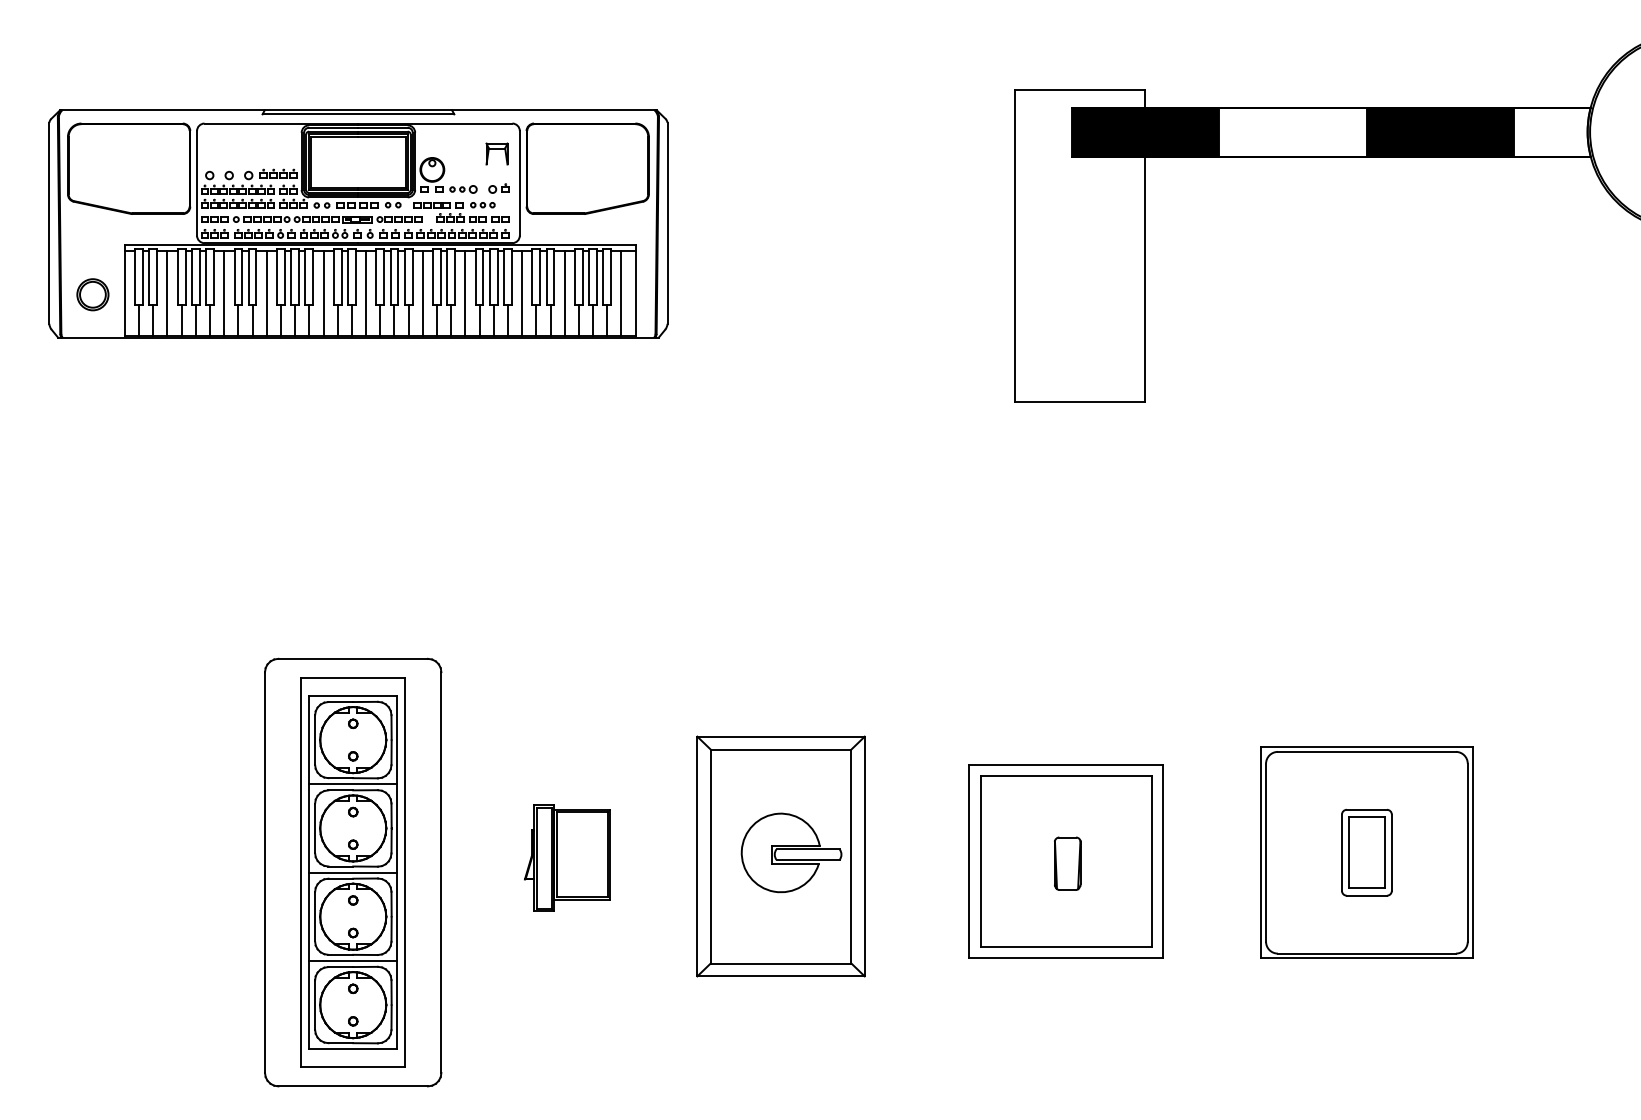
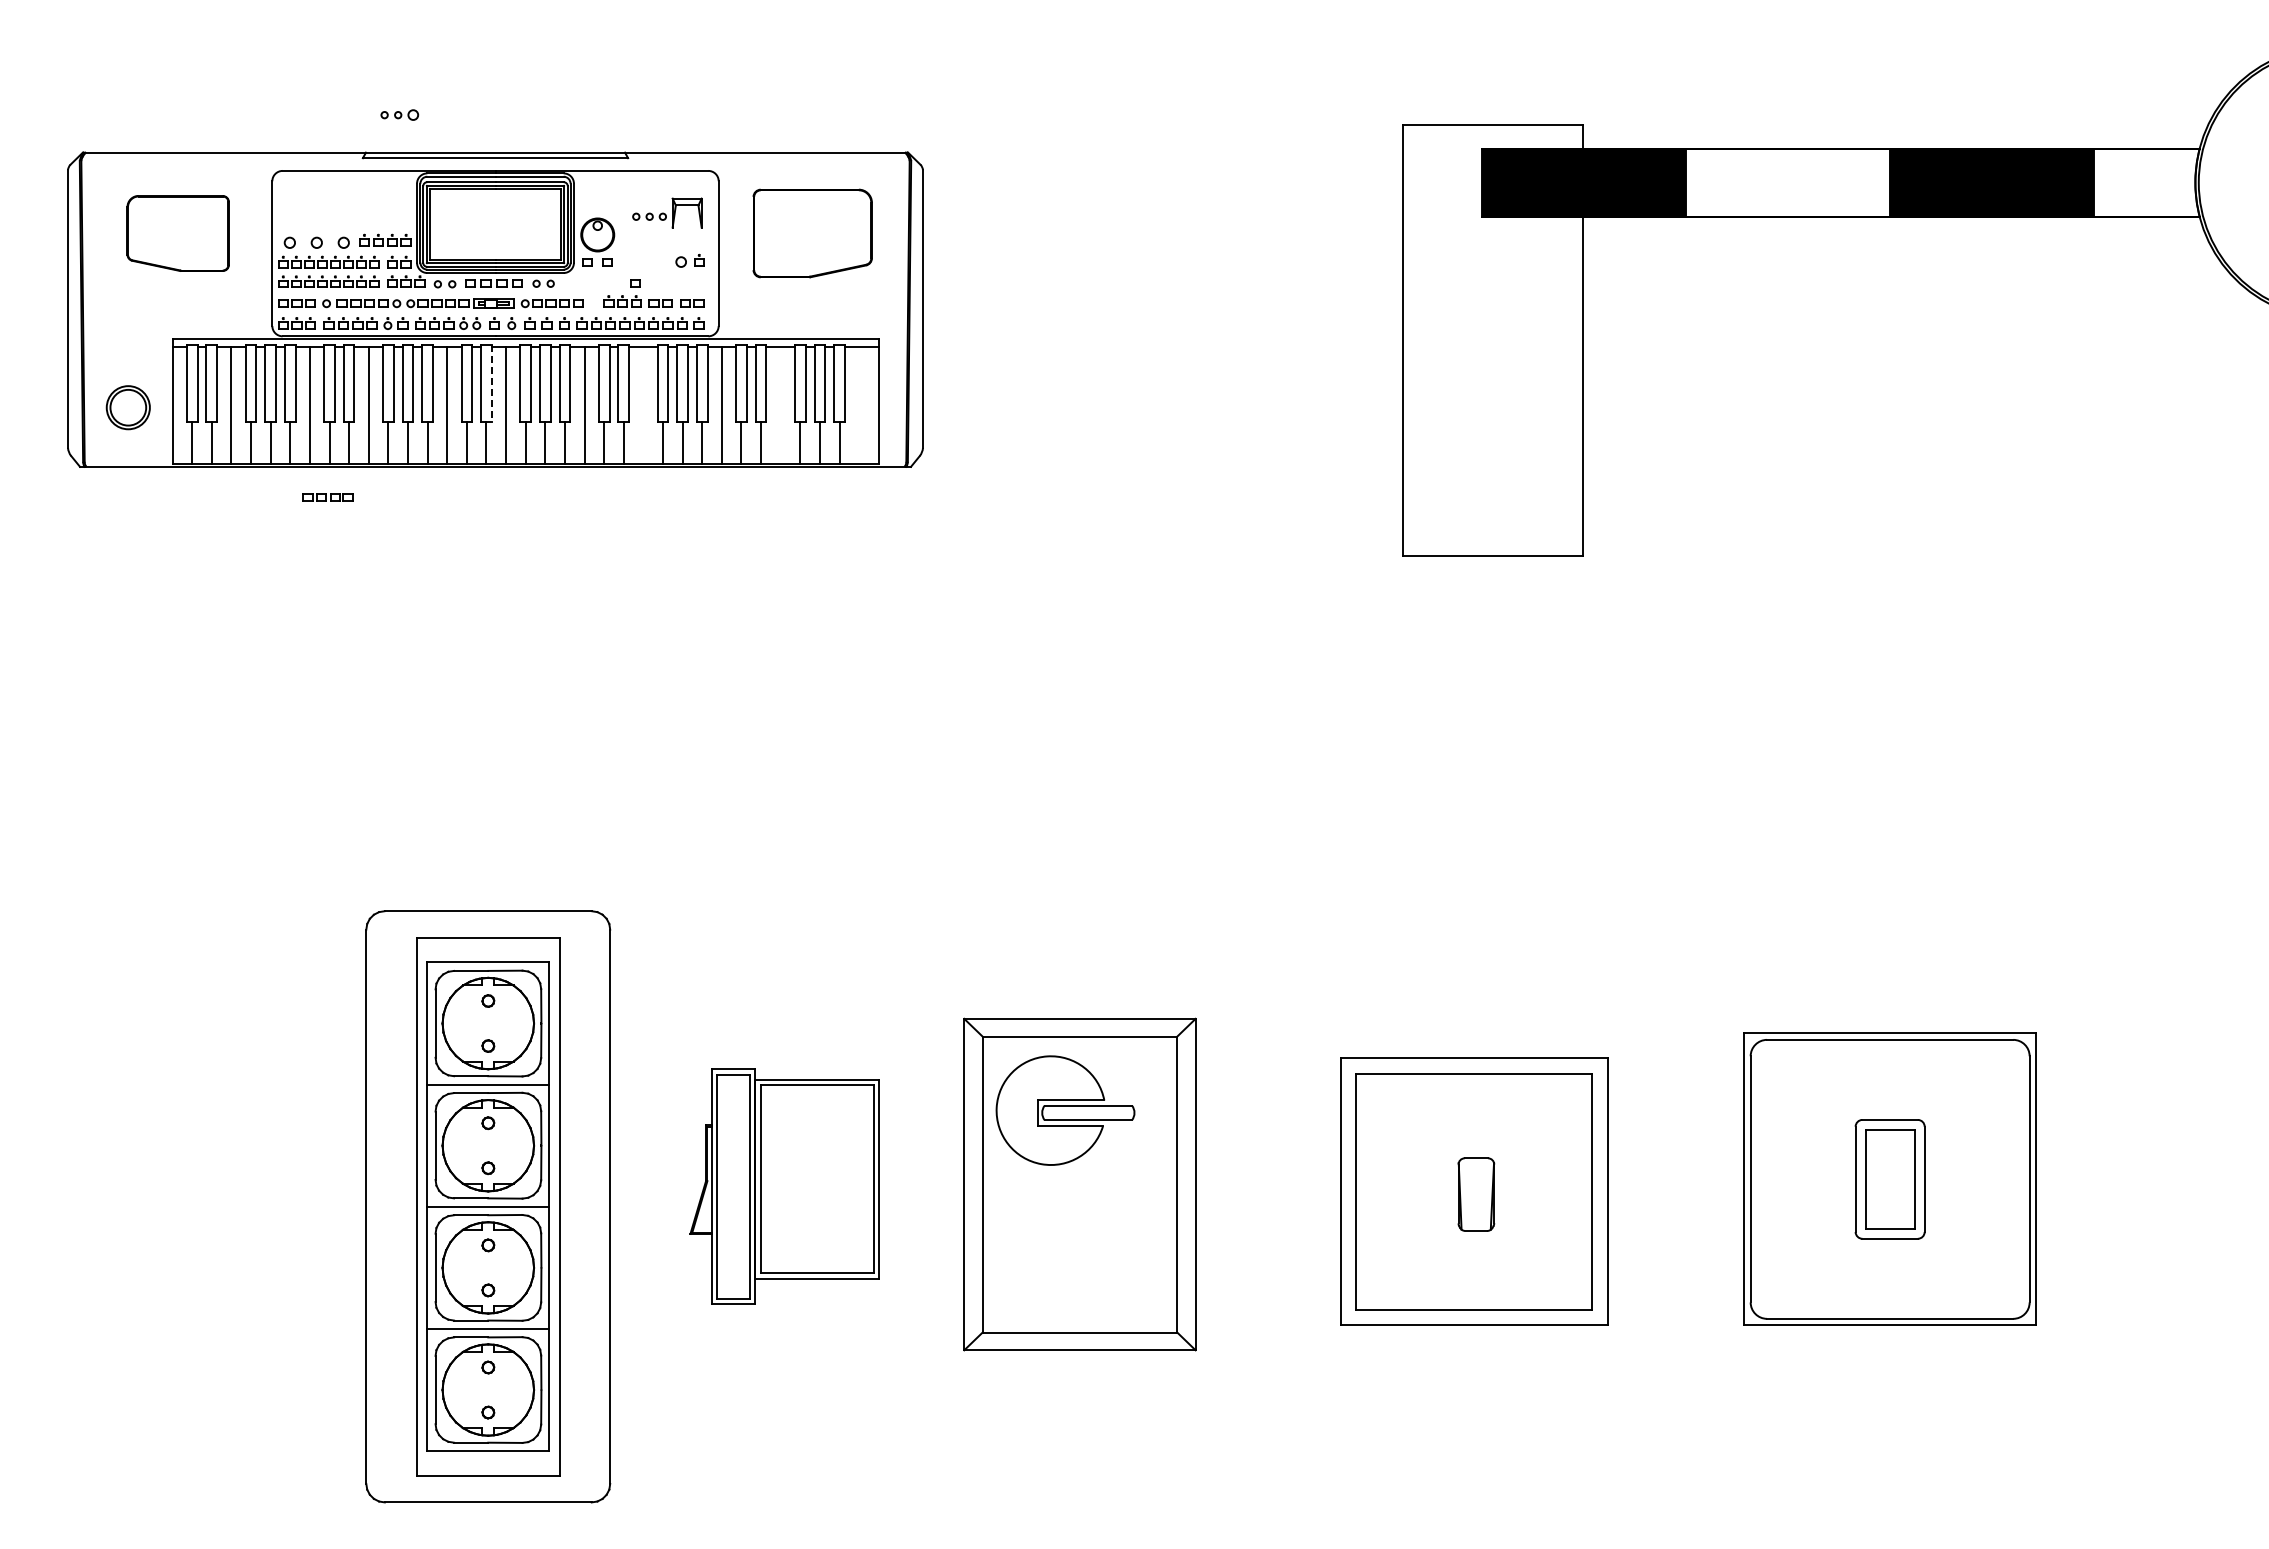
part: (128, 168) -> (177, 233), size x0.6
part: (587, 168) -> (812, 233), size x0.7
part: (463, 189) -> (399, 114), moved
part: (431, 204) -> (327, 497), moved
part: (482, 204) -> (649, 216), moved
line: (355, 277) -> (491, 383), solid -> dashed
line: (465, 293) -> (643, 405), removed
line: (564, 293) -> (780, 405), removed
line: (621, 293) -> (859, 405), removed
part: (791, 852) -> (1065, 1110), moved
part: (567, 857) -> (784, 1186), size x1.6

